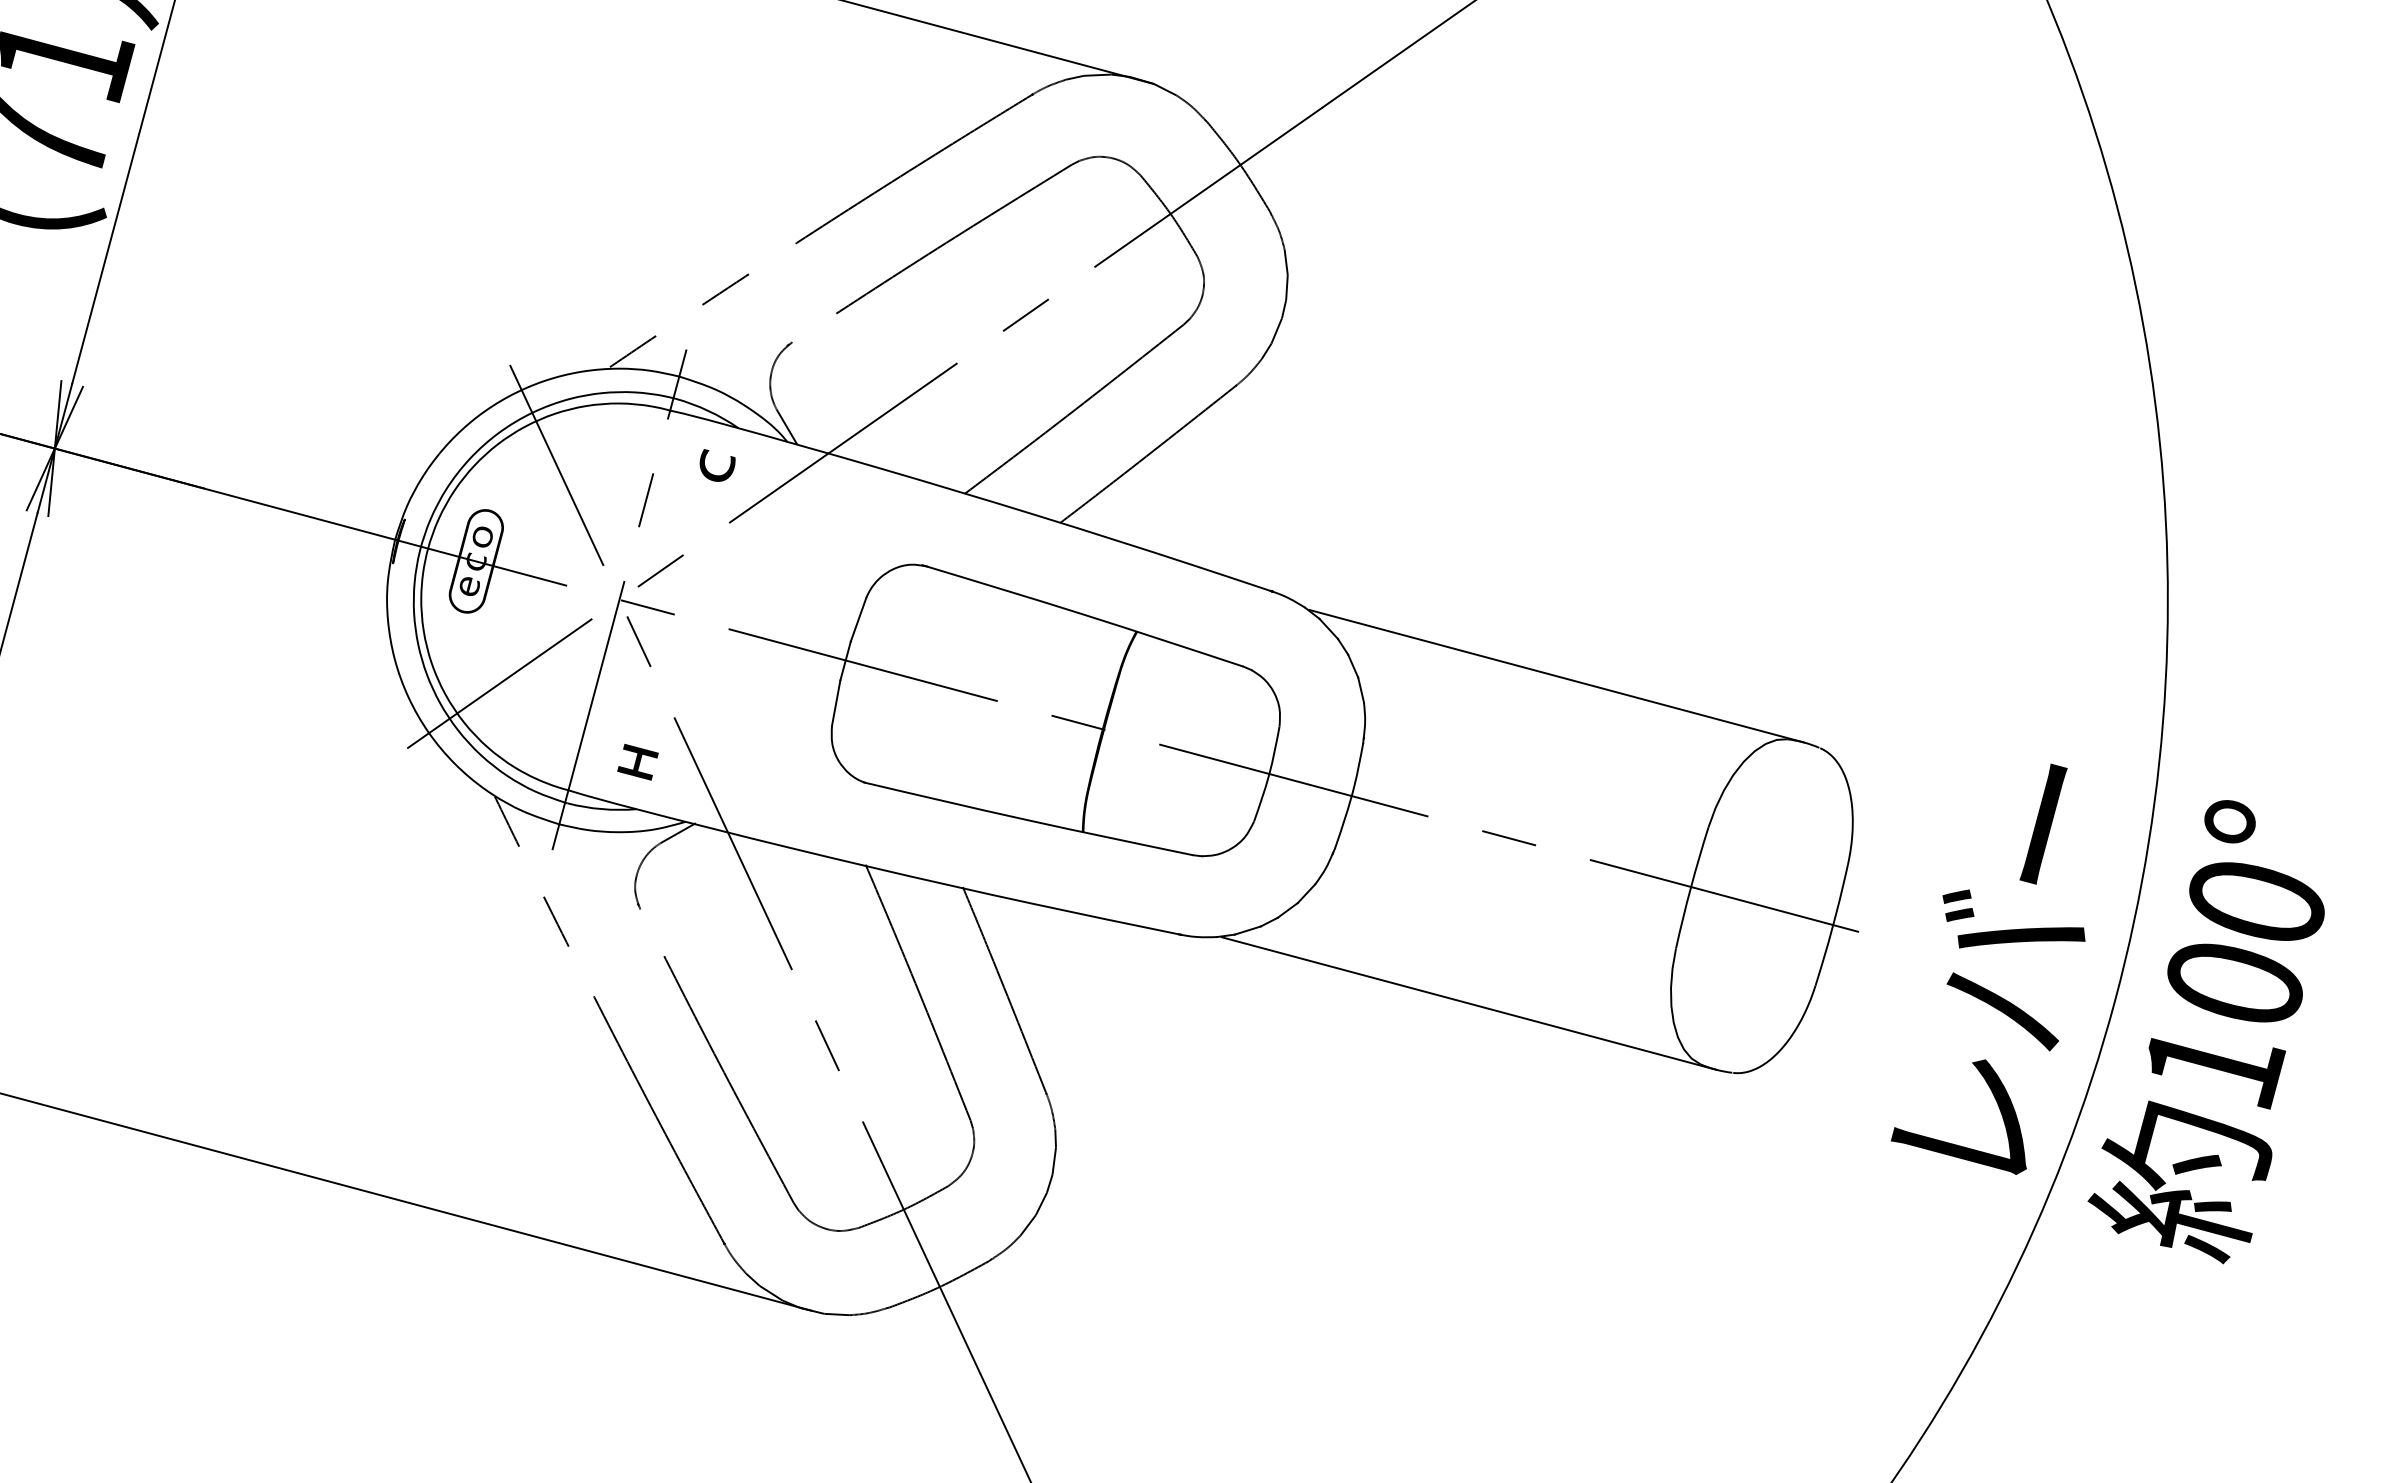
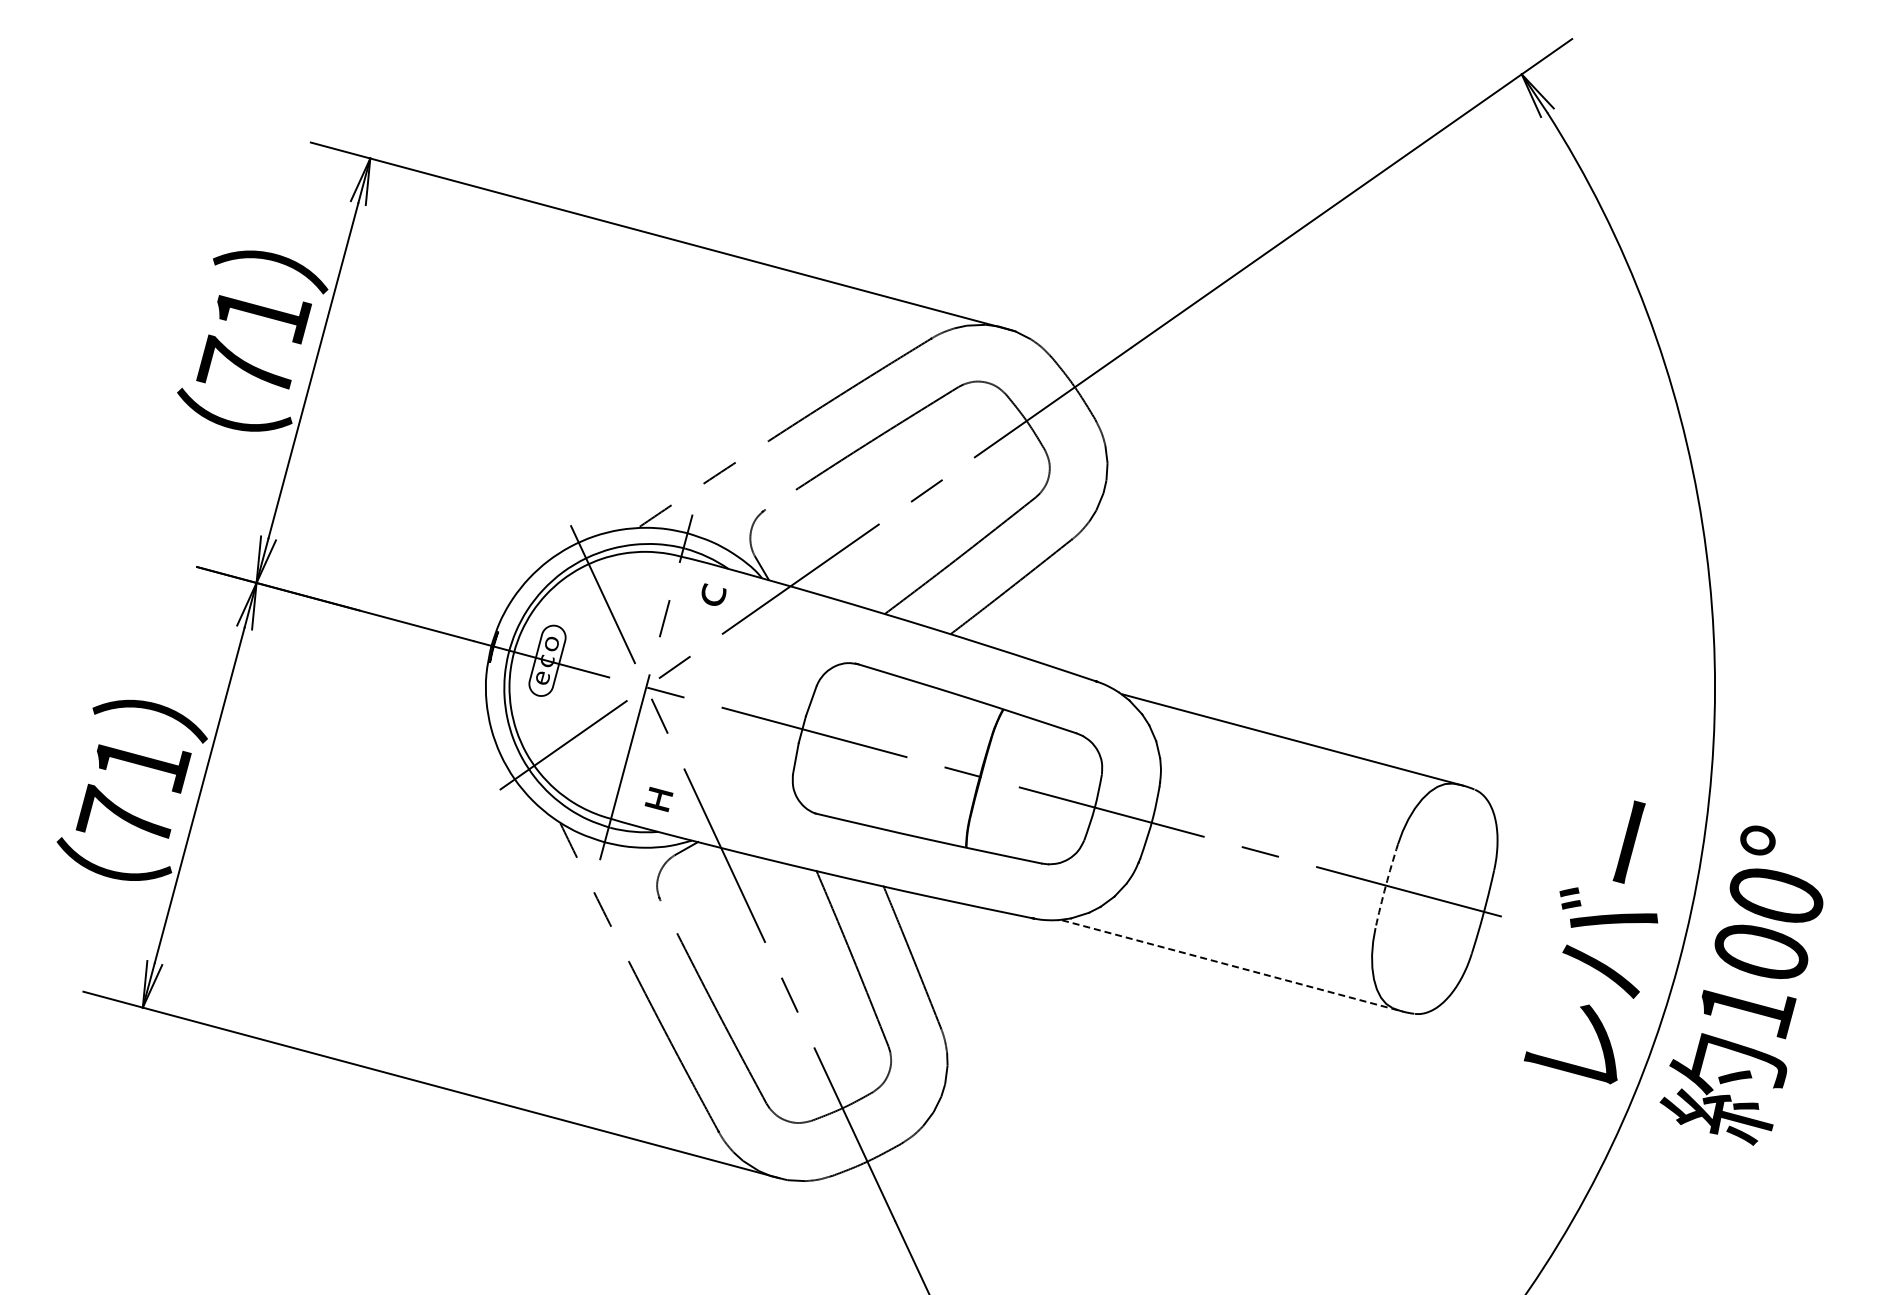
arc: (1690, 886) -> (1385, 885), solid -> dashed
line: (1468, 1002) -> (1232, 965), solid -> dashed

